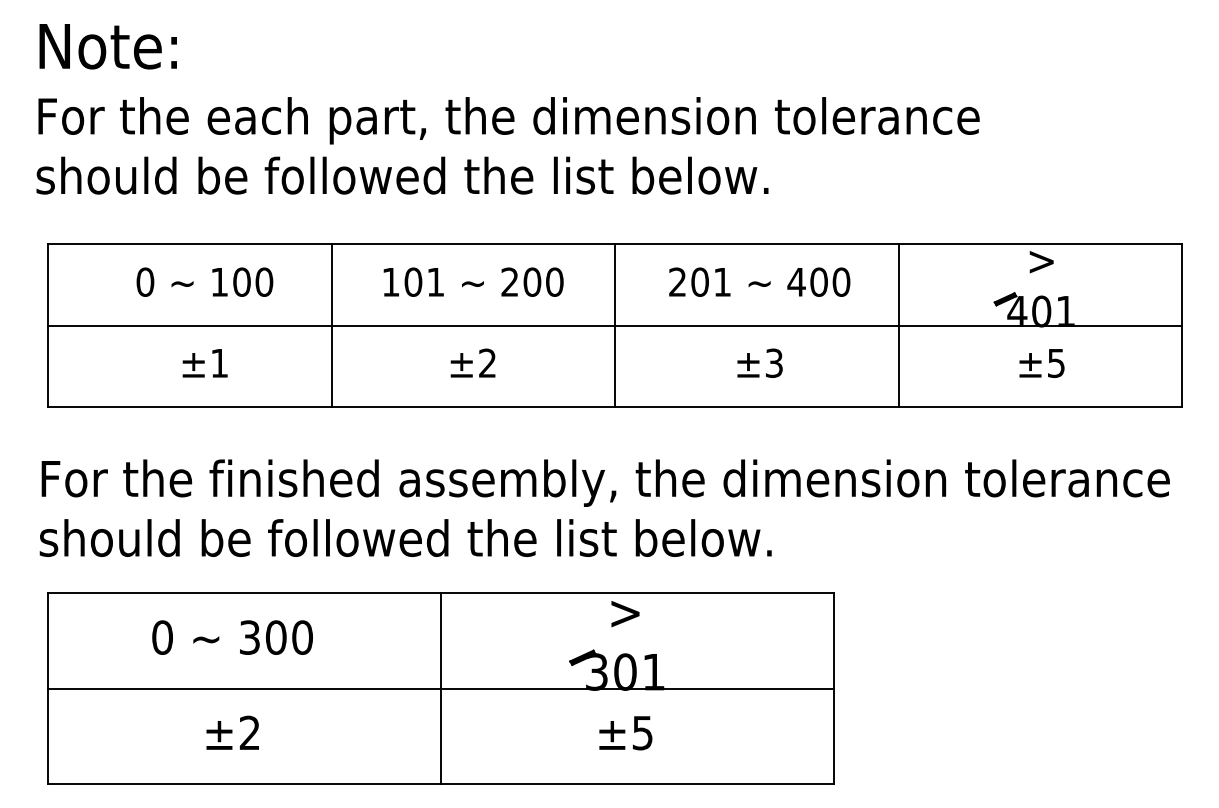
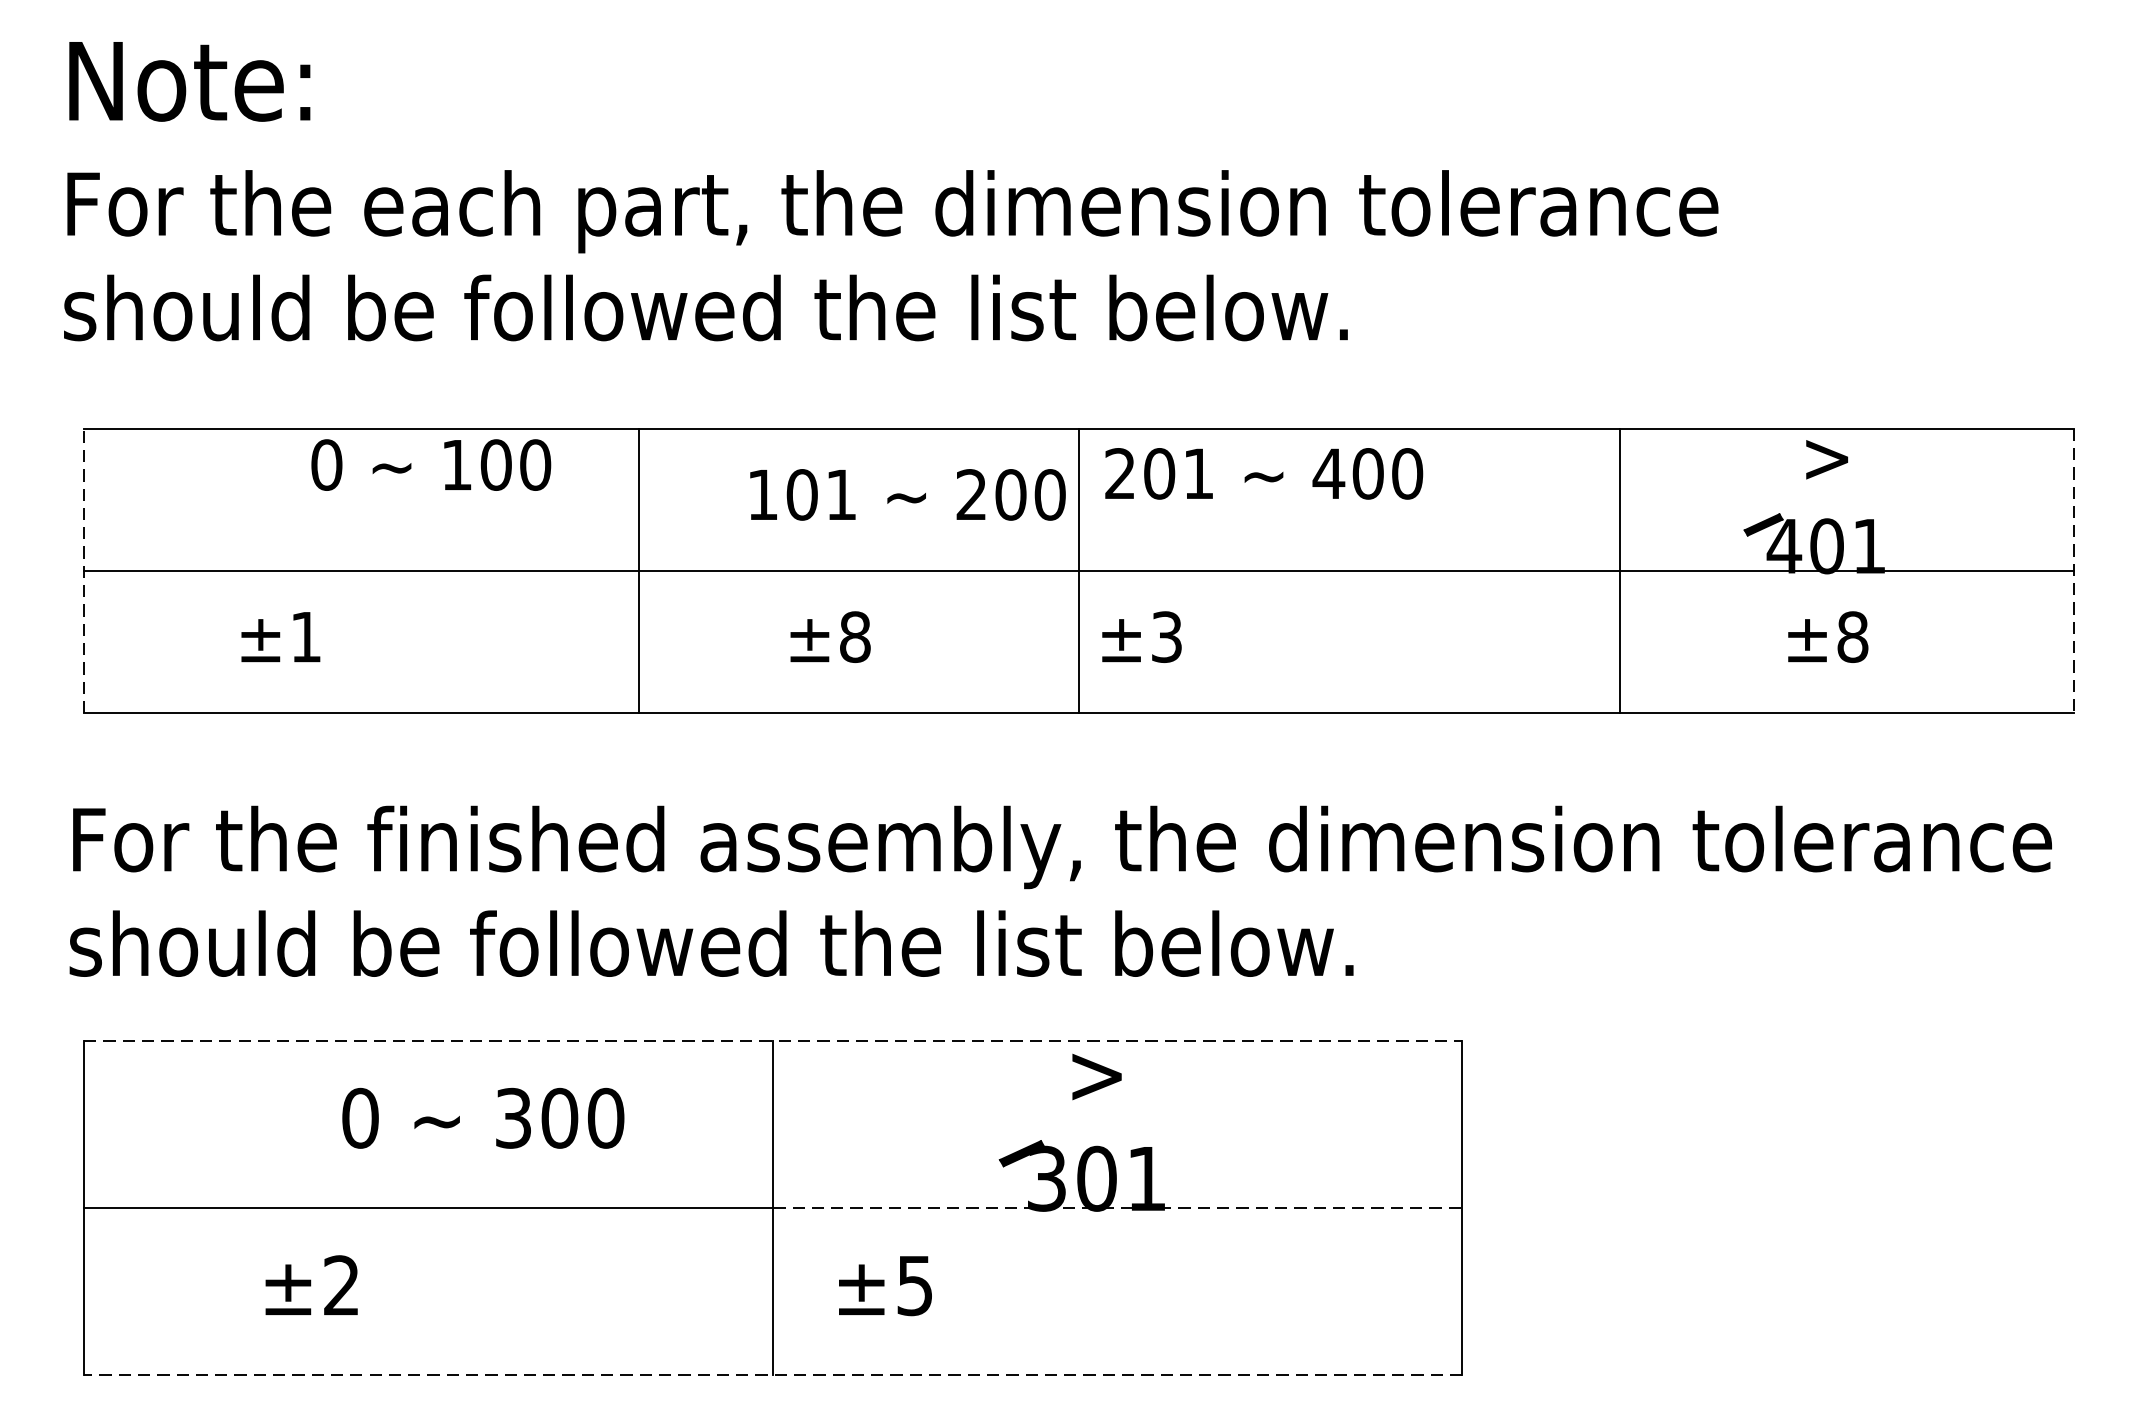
text: (204, 281) -> (430, 463), moved
text: (473, 281) -> (907, 493), moved
text: (759, 281) -> (1263, 472), moved
line: (48, 325) -> (84, 570), solid -> dashed
line: (331, 325) -> (639, 570), moved
line: (898, 325) -> (1619, 570), moved
line: (1182, 326) -> (2074, 572), solid -> dashed
text: (759, 362) -> (1140, 635), moved
text: (204, 363) -> (279, 637), moved
text: (487, 363) -> (854, 637), ±2 -> ±8
text: (1056, 363) -> (1853, 637), ±5 -> ±8
line: (440, 593) -> (772, 1040), solid -> dashed
text: (232, 637) -> (483, 1118), moved
line: (637, 688) -> (1118, 1207), solid -> dashed
text: (232, 732) -> (311, 1284), moved
text: (625, 733) -> (884, 1286), moved
line: (440, 783) -> (772, 1374), solid -> dashed

